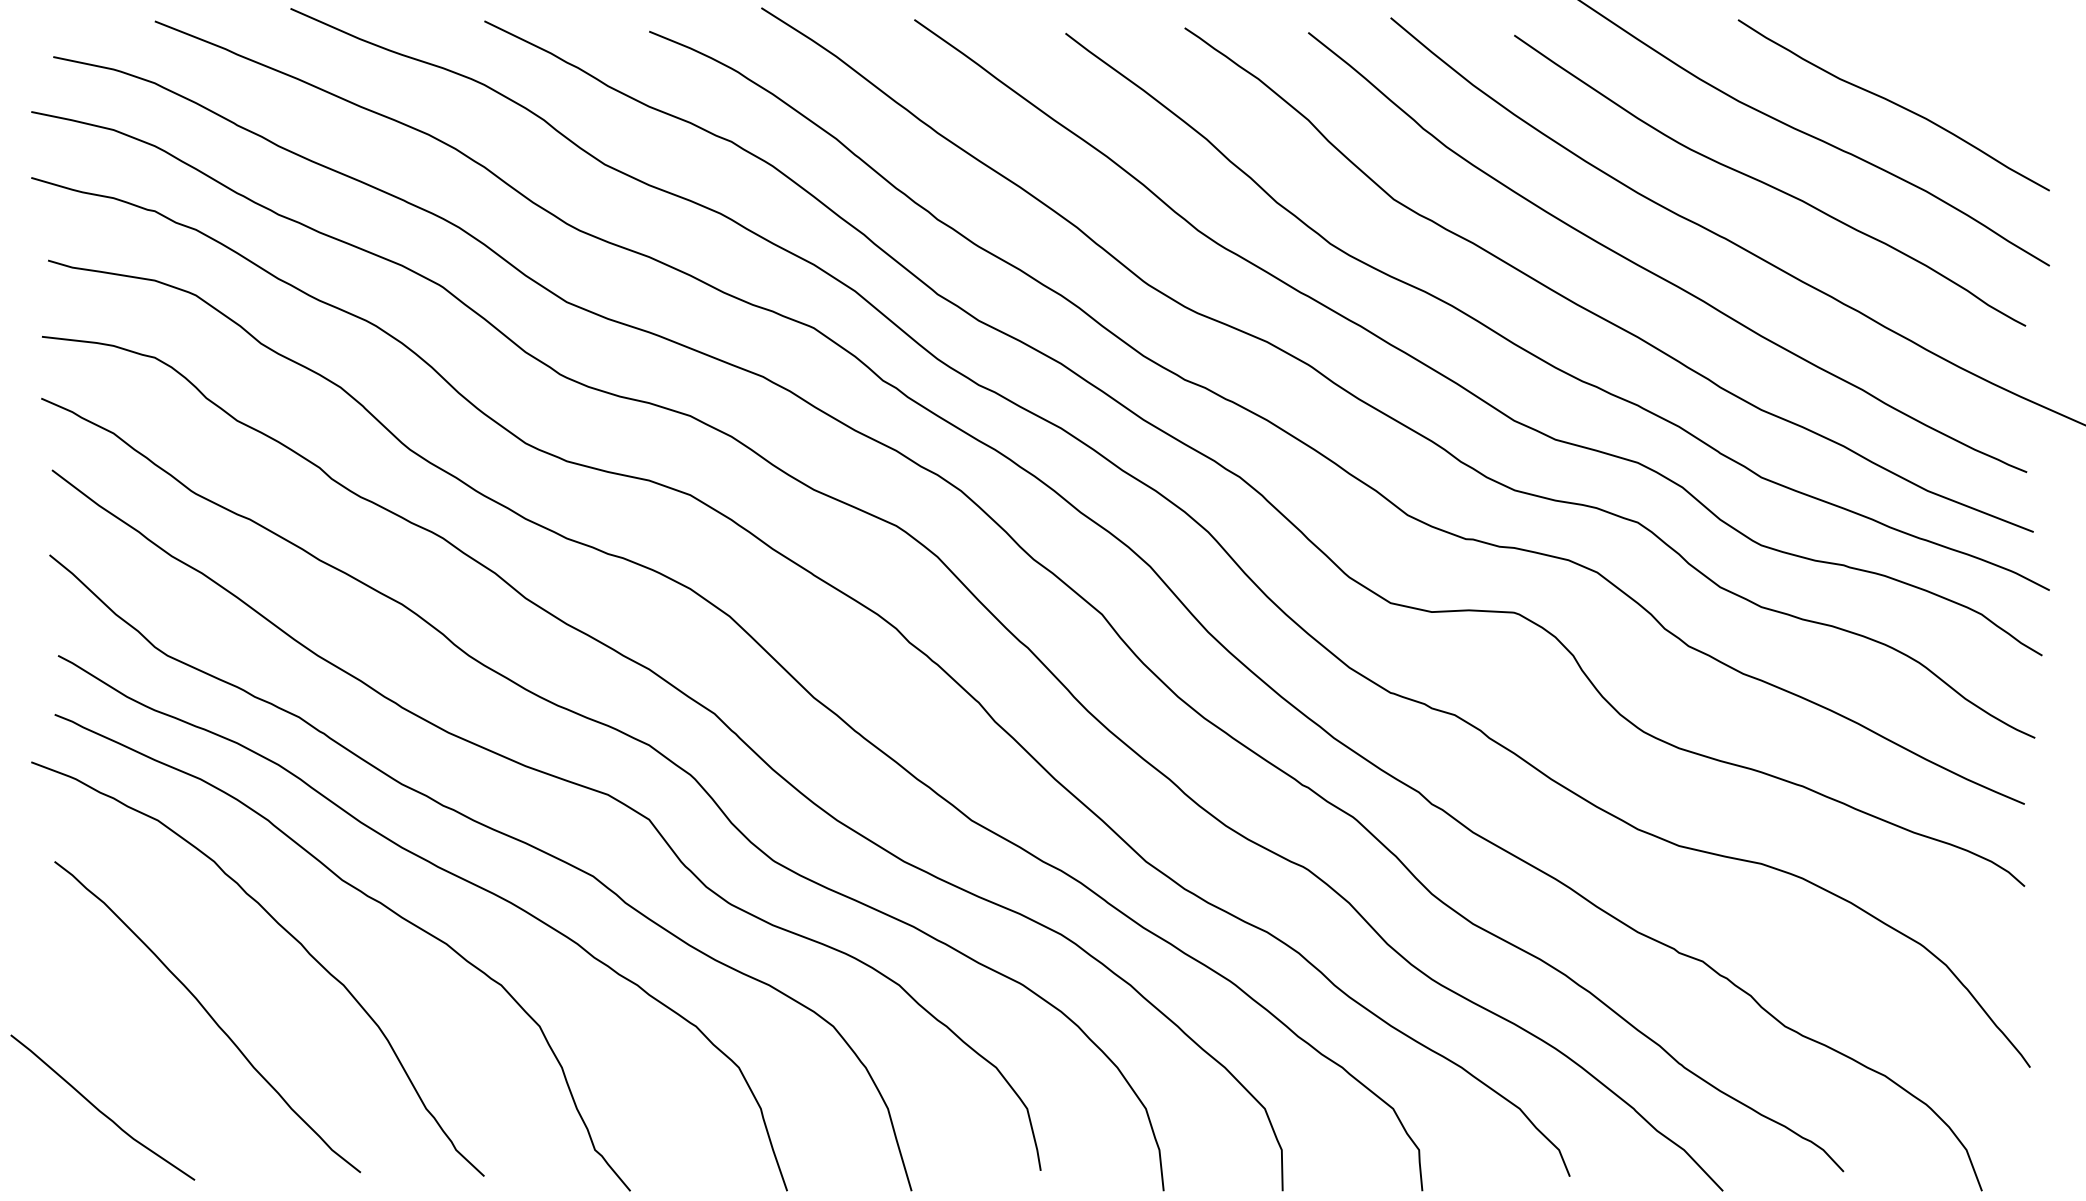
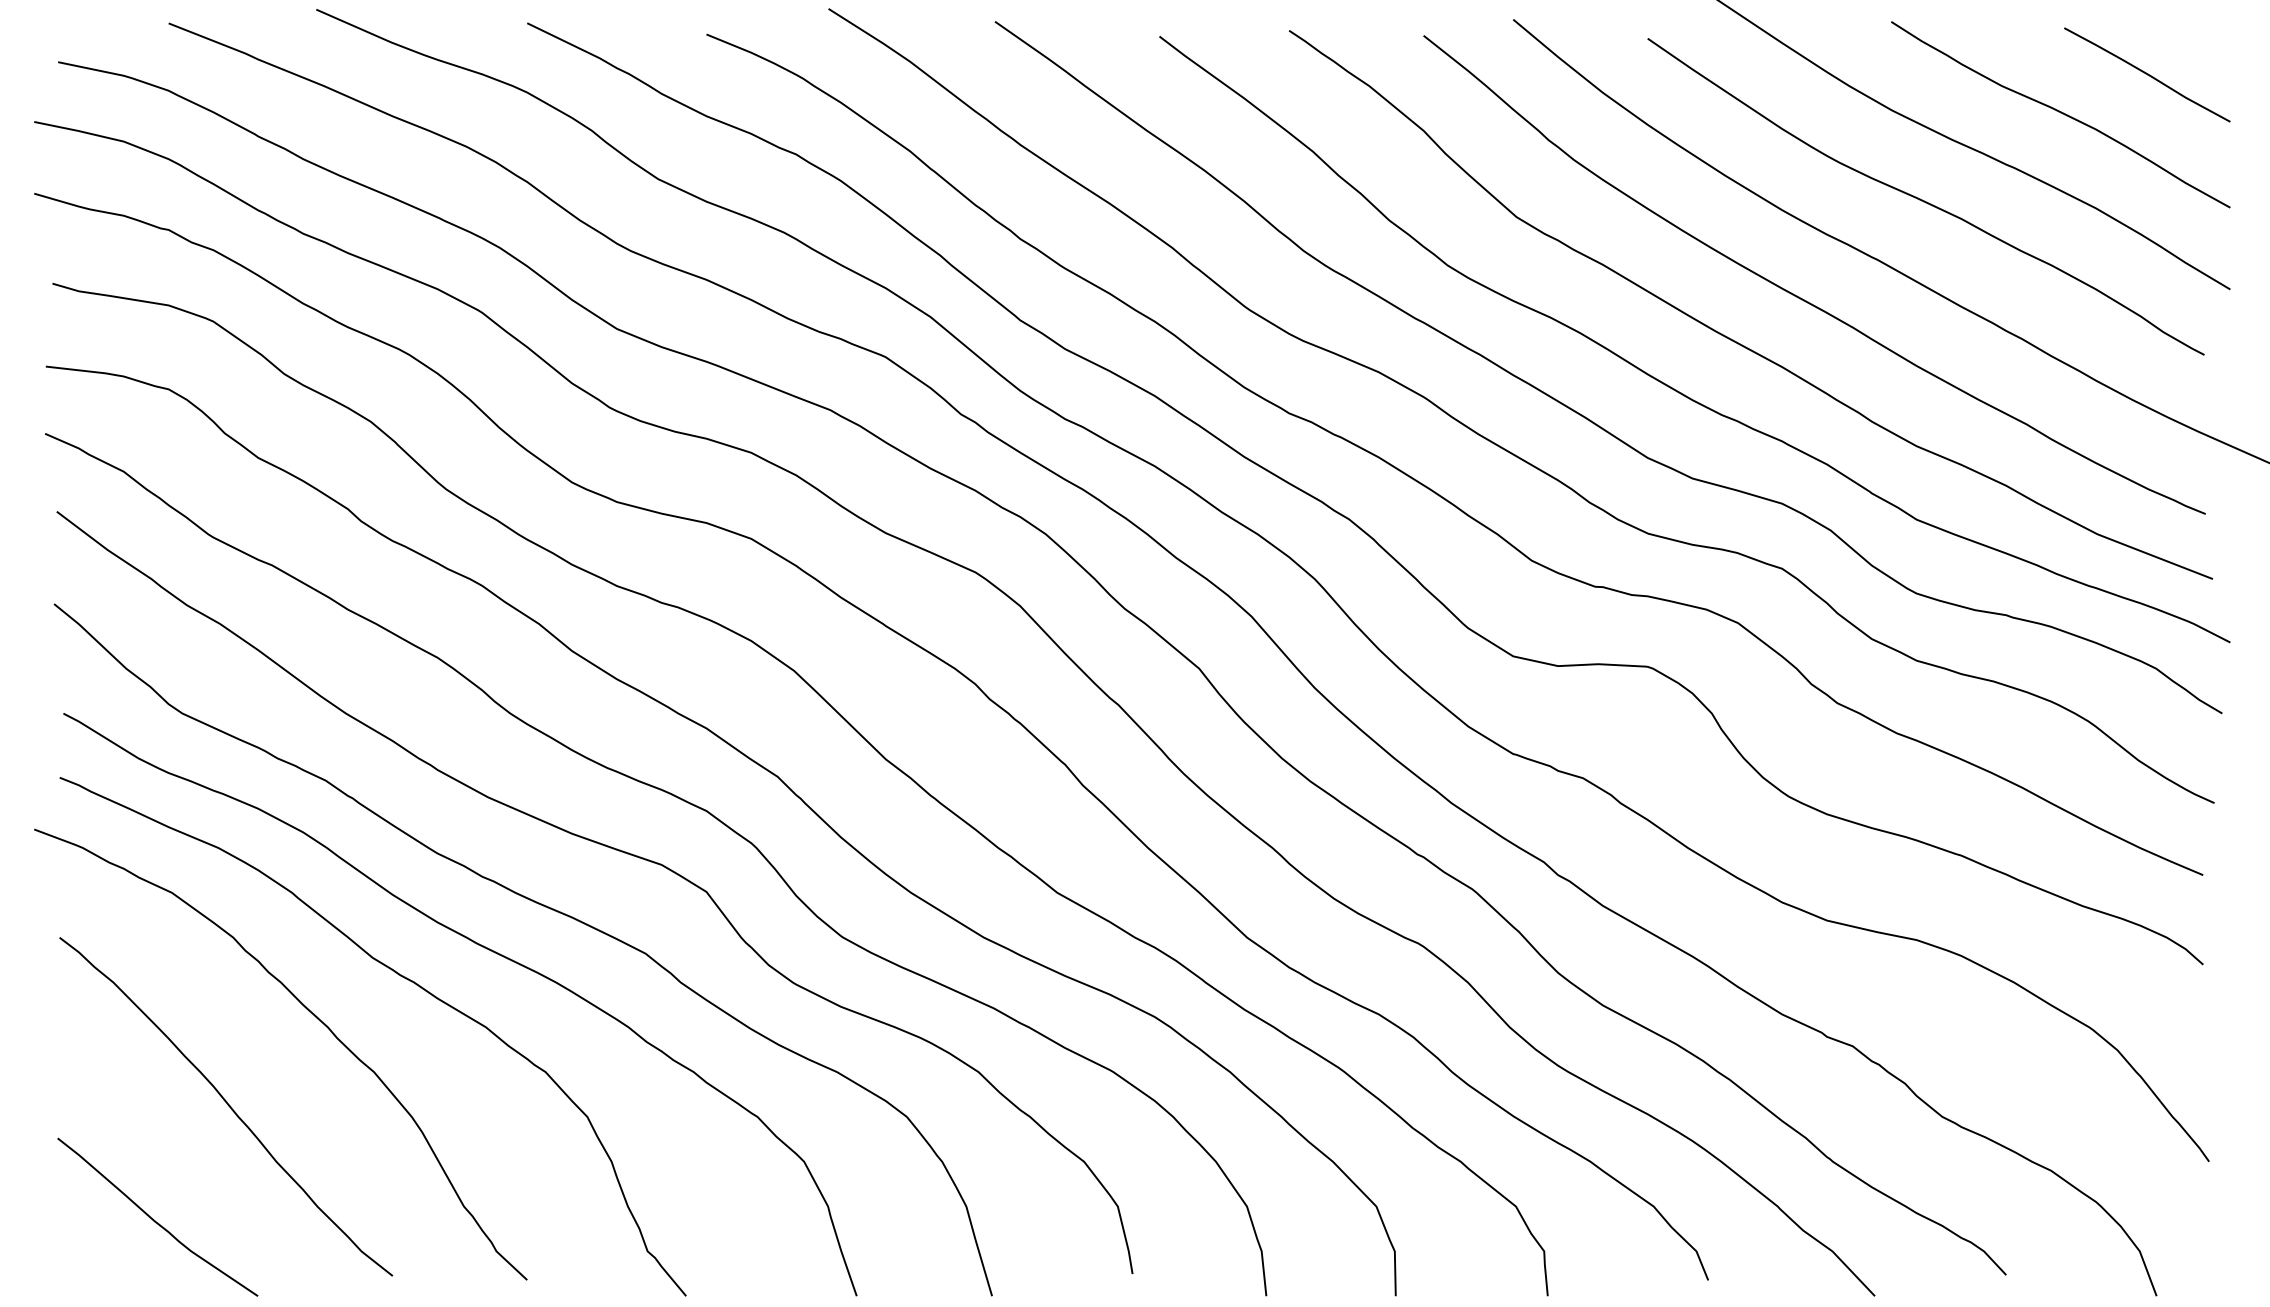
curve: (1972, 68) -> (2146, 74), added
curve: (99, 1109) -> (154, 1219), moved

